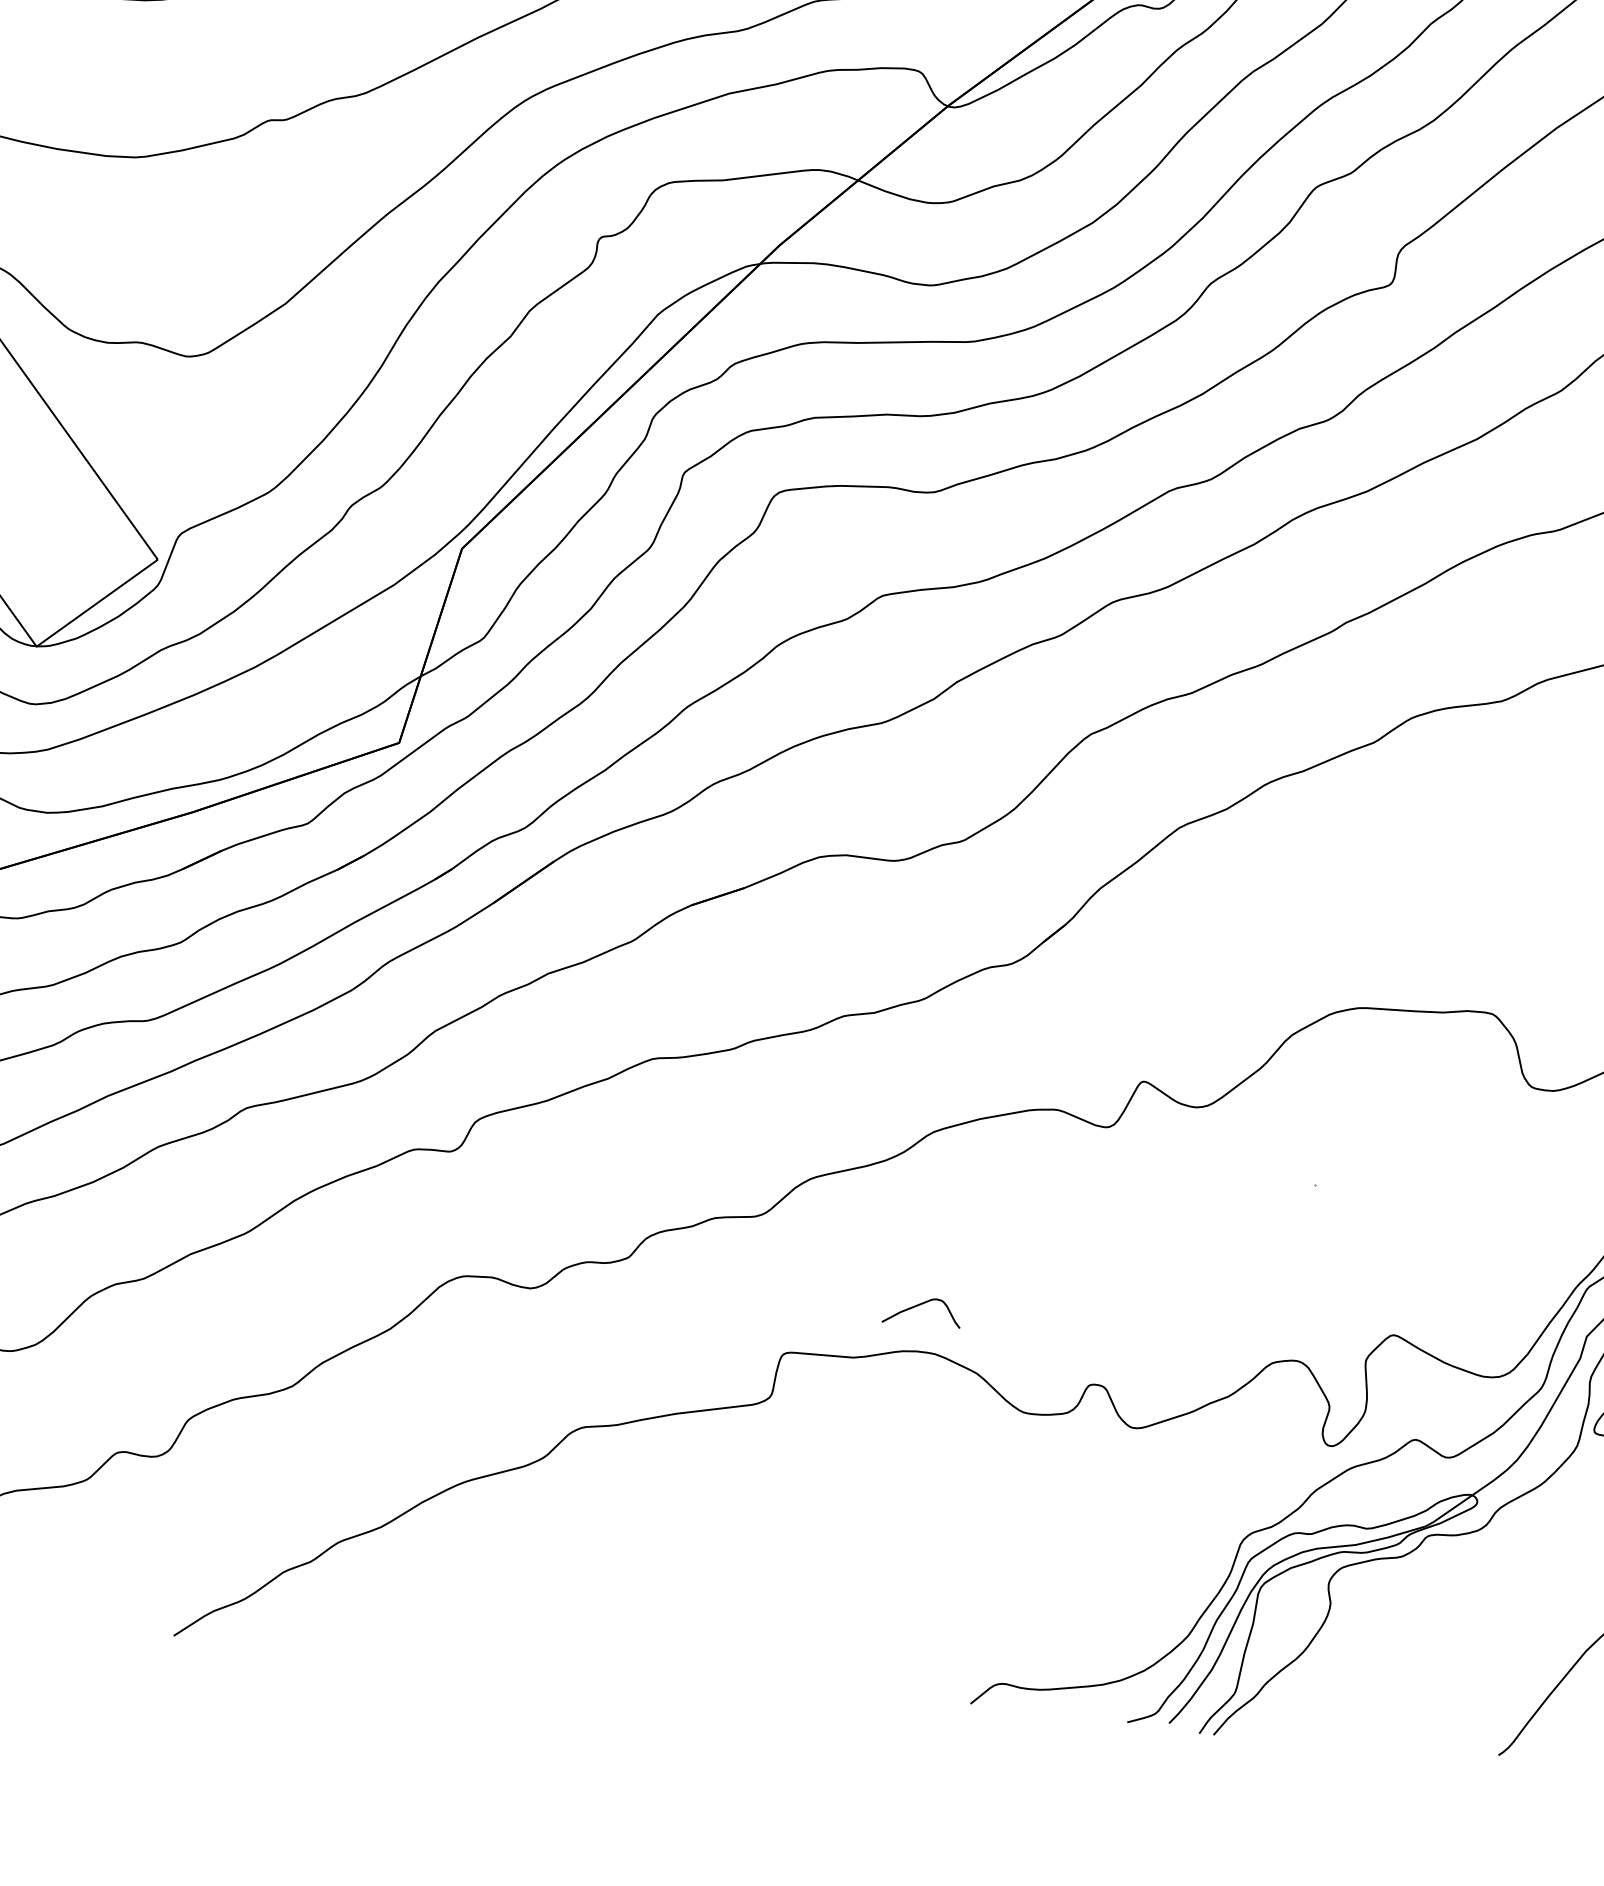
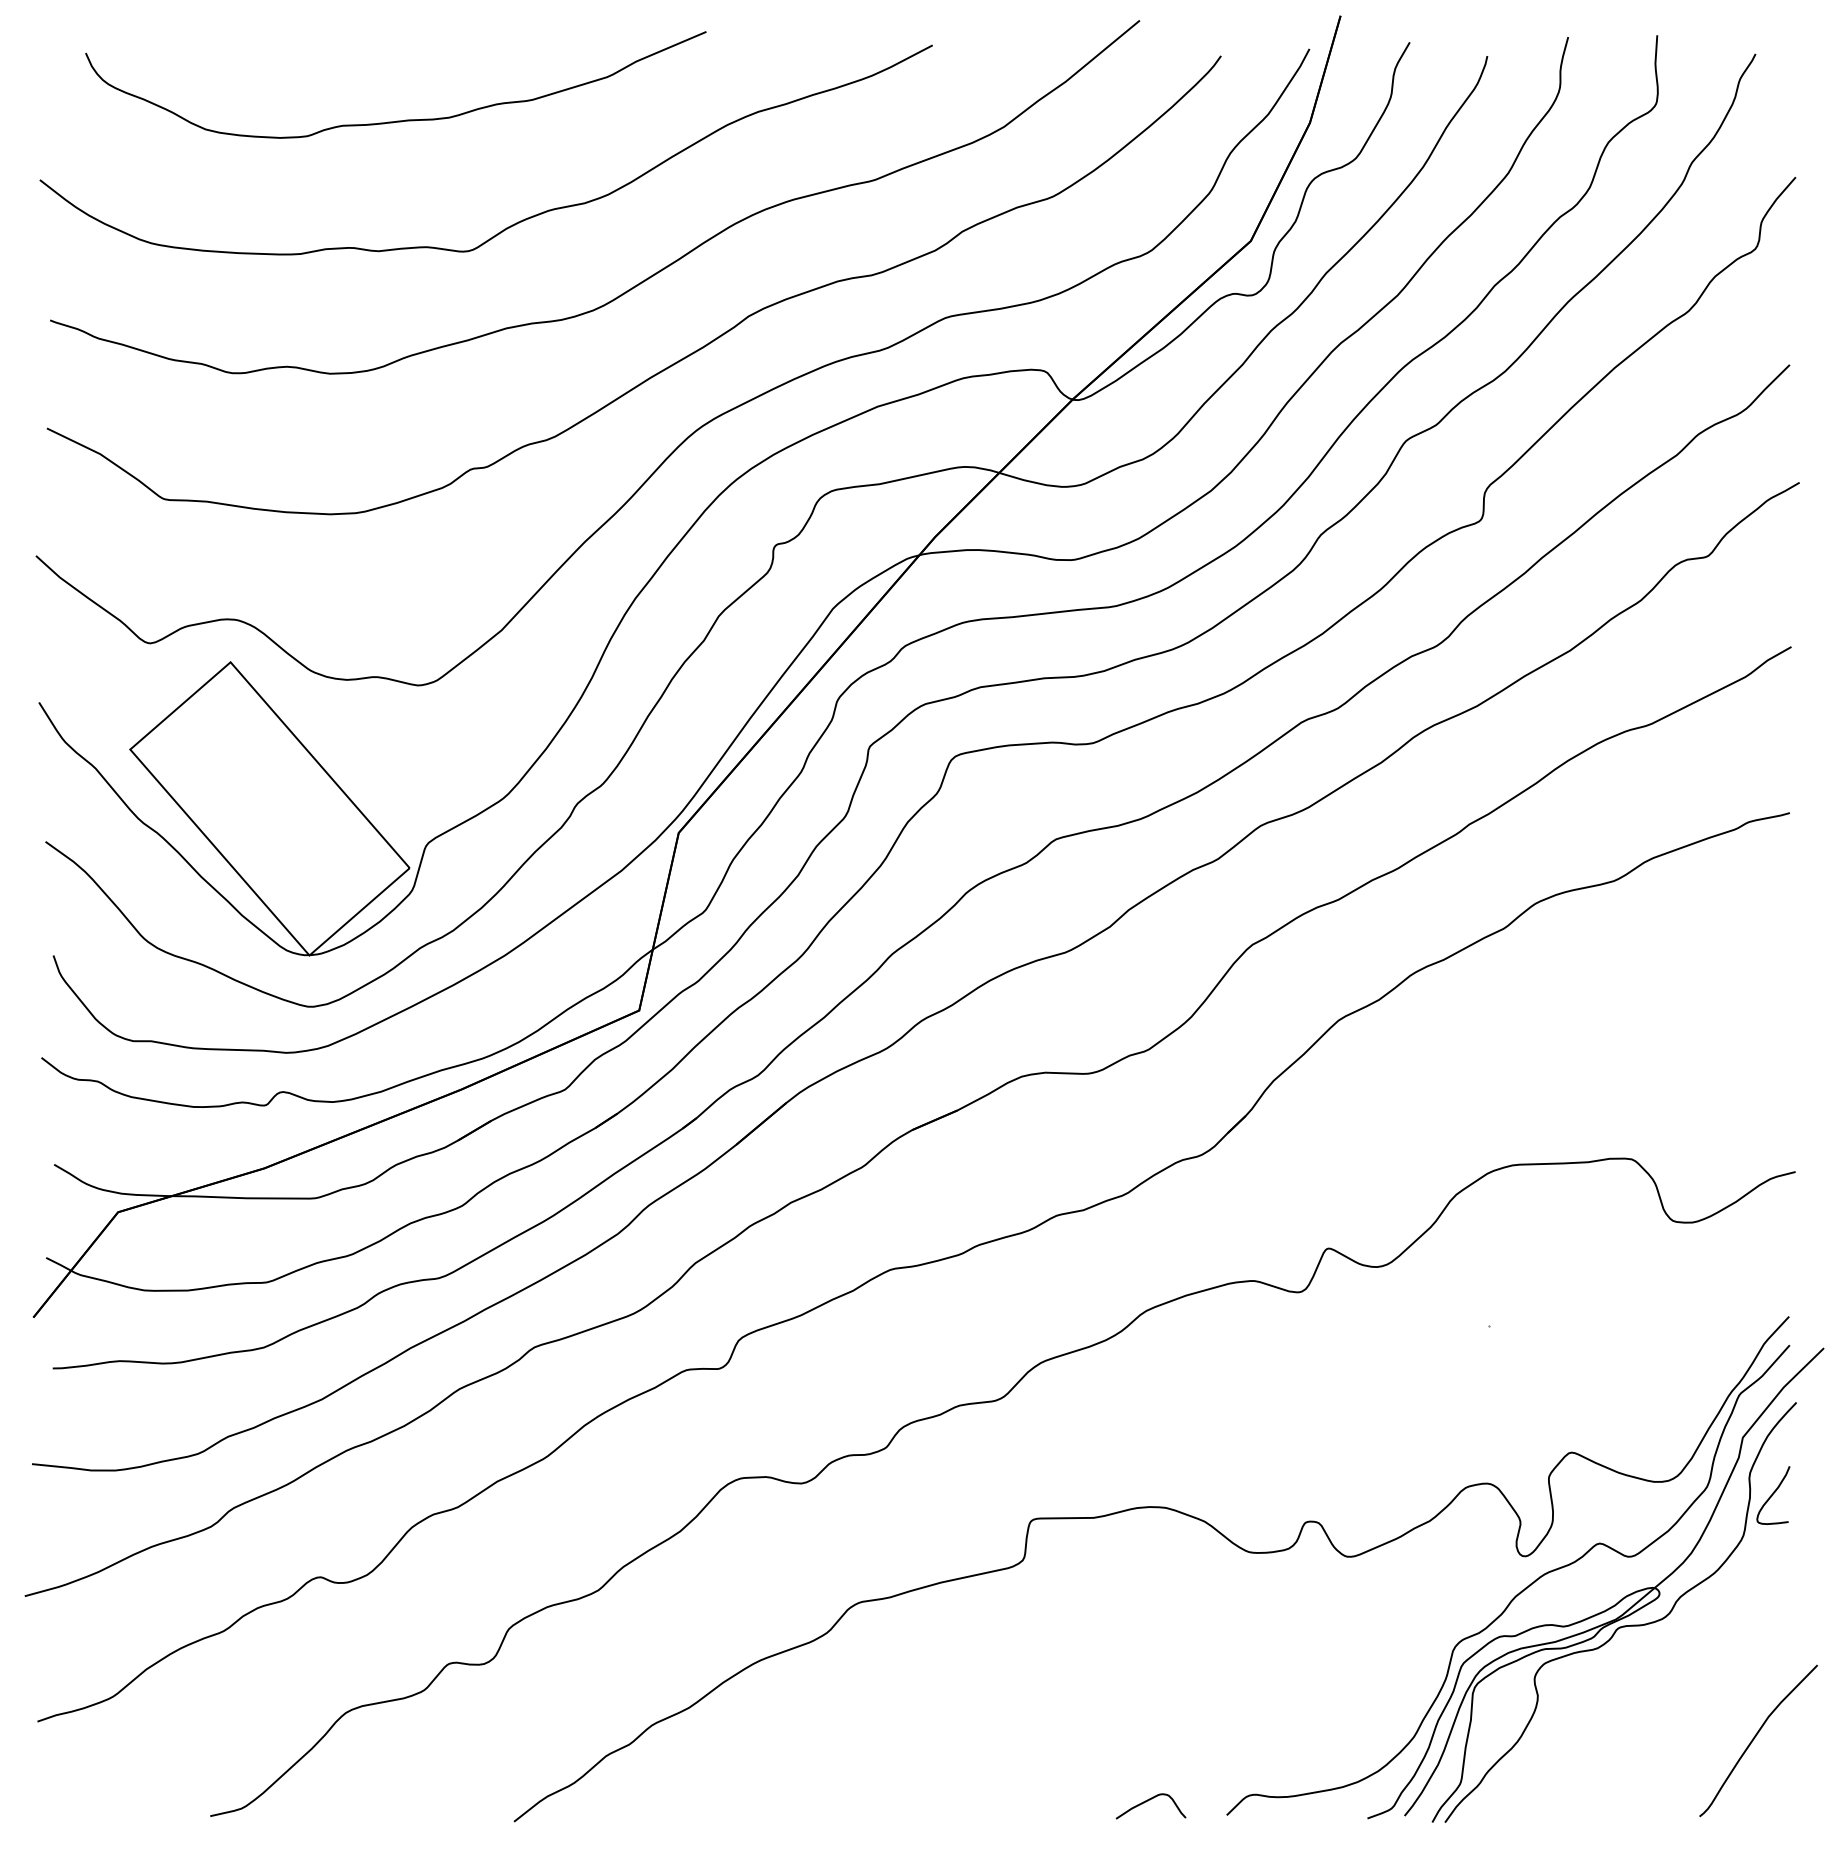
curve: (919, 1306) -> (1148, 1801), moved

